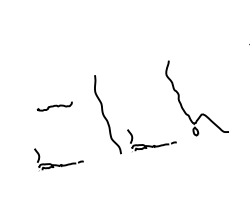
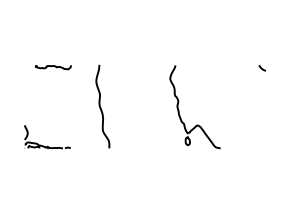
curve: (54, 106) -> (52, 66), moved
part: (149, 145) -> (139, 145), removed

